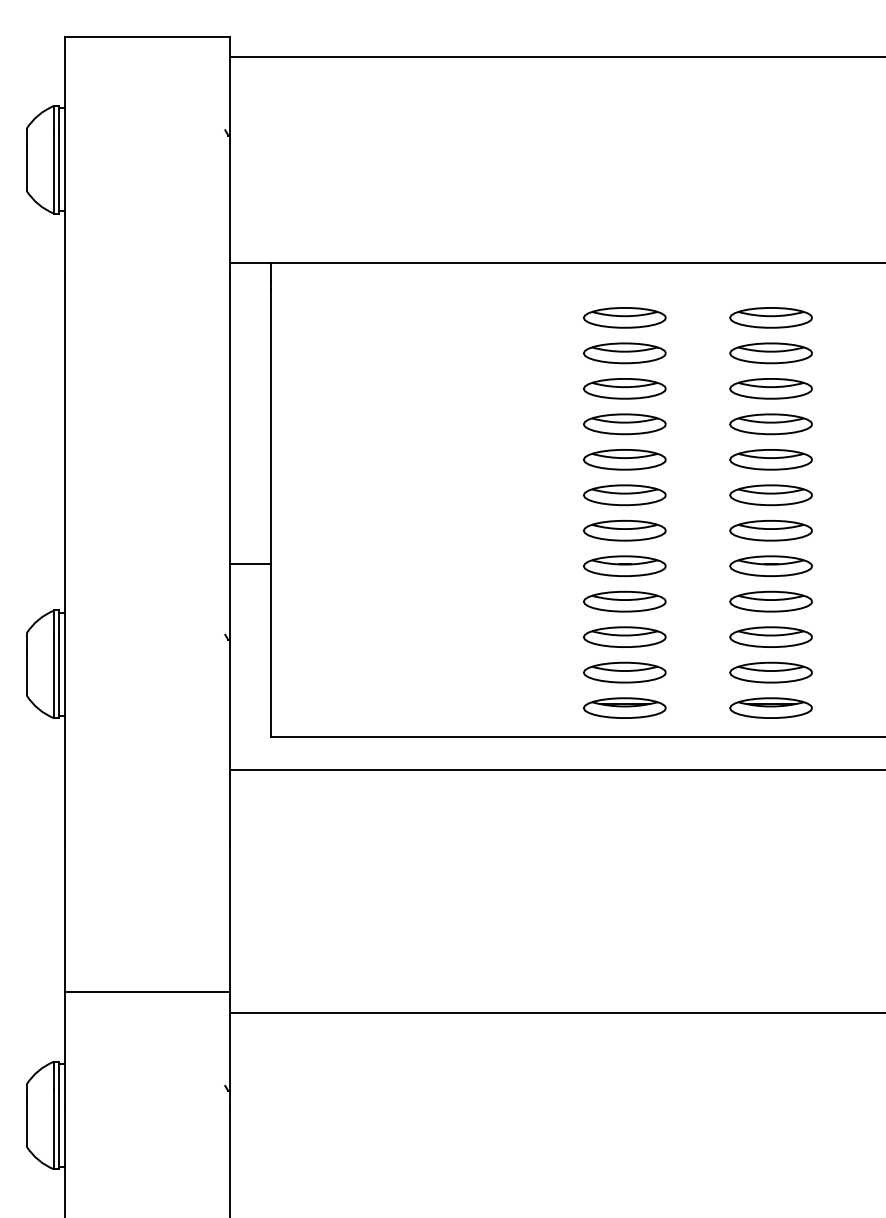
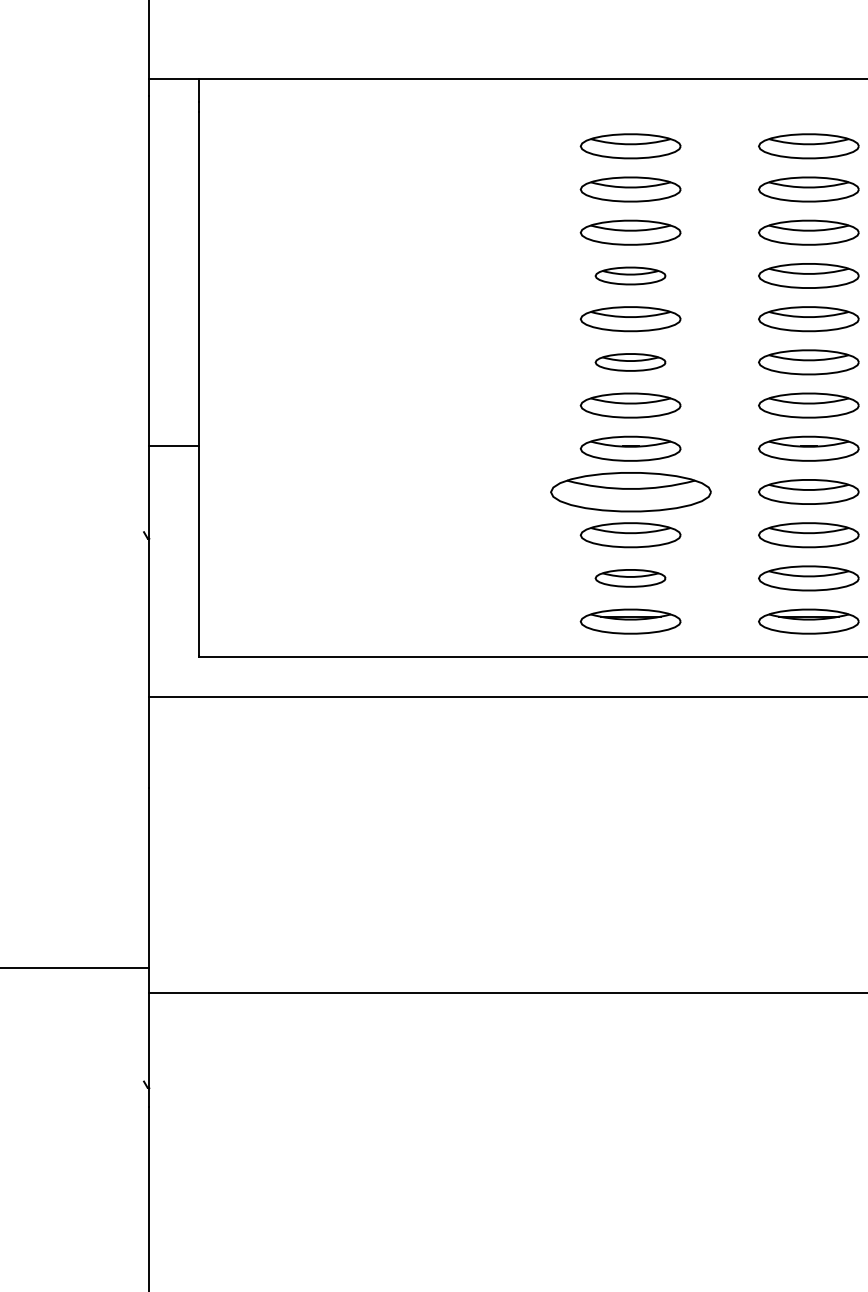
part: (624, 424) -> (630, 276), size x0.7
part: (624, 495) -> (630, 362), size x0.7
part: (624, 601) -> (630, 491), size x1.6
part: (624, 672) -> (630, 578), size x0.7

